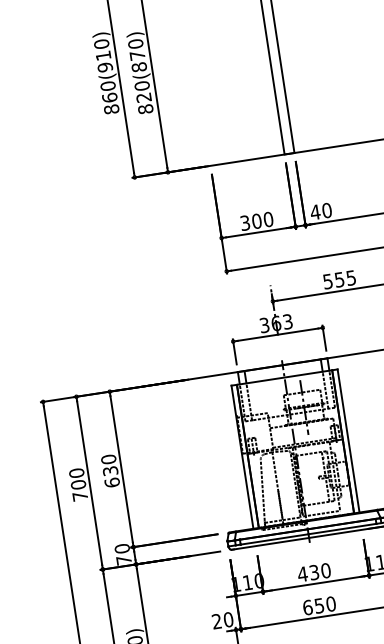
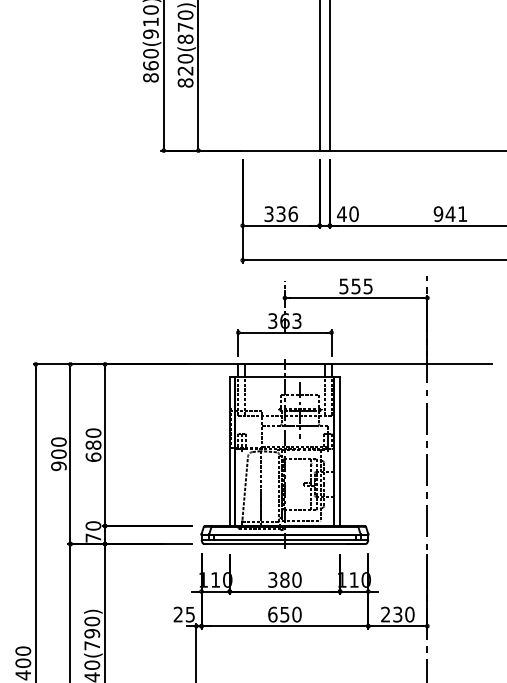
text: (262, 220) -> (286, 214), 300 -> 336
text: (110, 470) -> (93, 444), 630 -> 680
text: (79, 496) -> (58, 466), 700 -> 900
text: (308, 573) -> (278, 579), 430 -> 380
text: (228, 619) -> (190, 614), 20 -> 25

